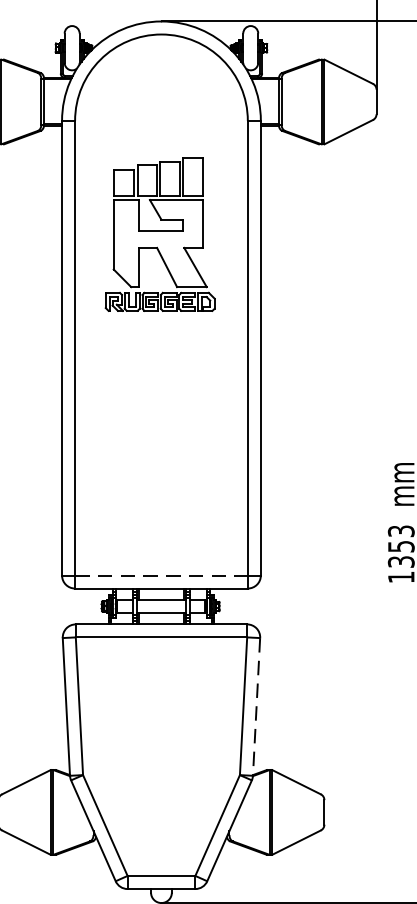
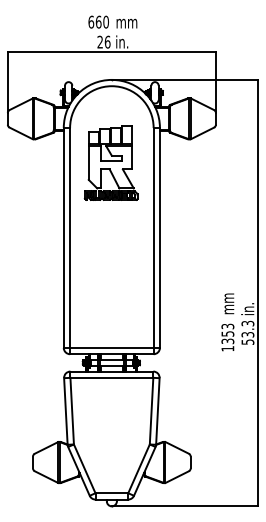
part: (158, 233) -> (110, 162), moved
line: (160, 574) -> (111, 347), dashed -> solid
line: (255, 706) -> (157, 411), dashed -> solid

